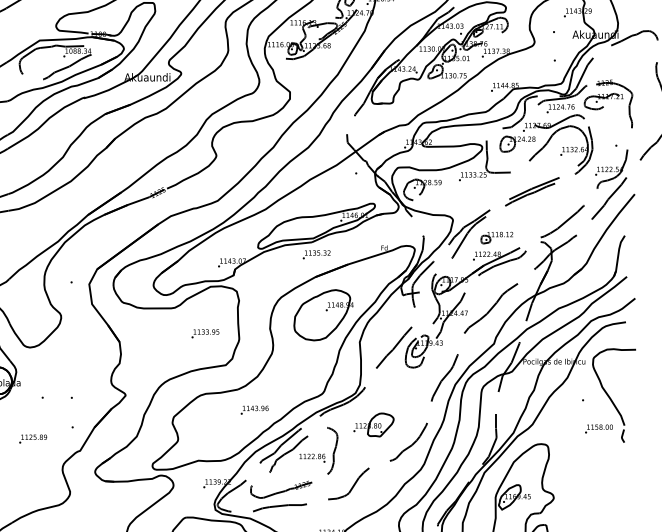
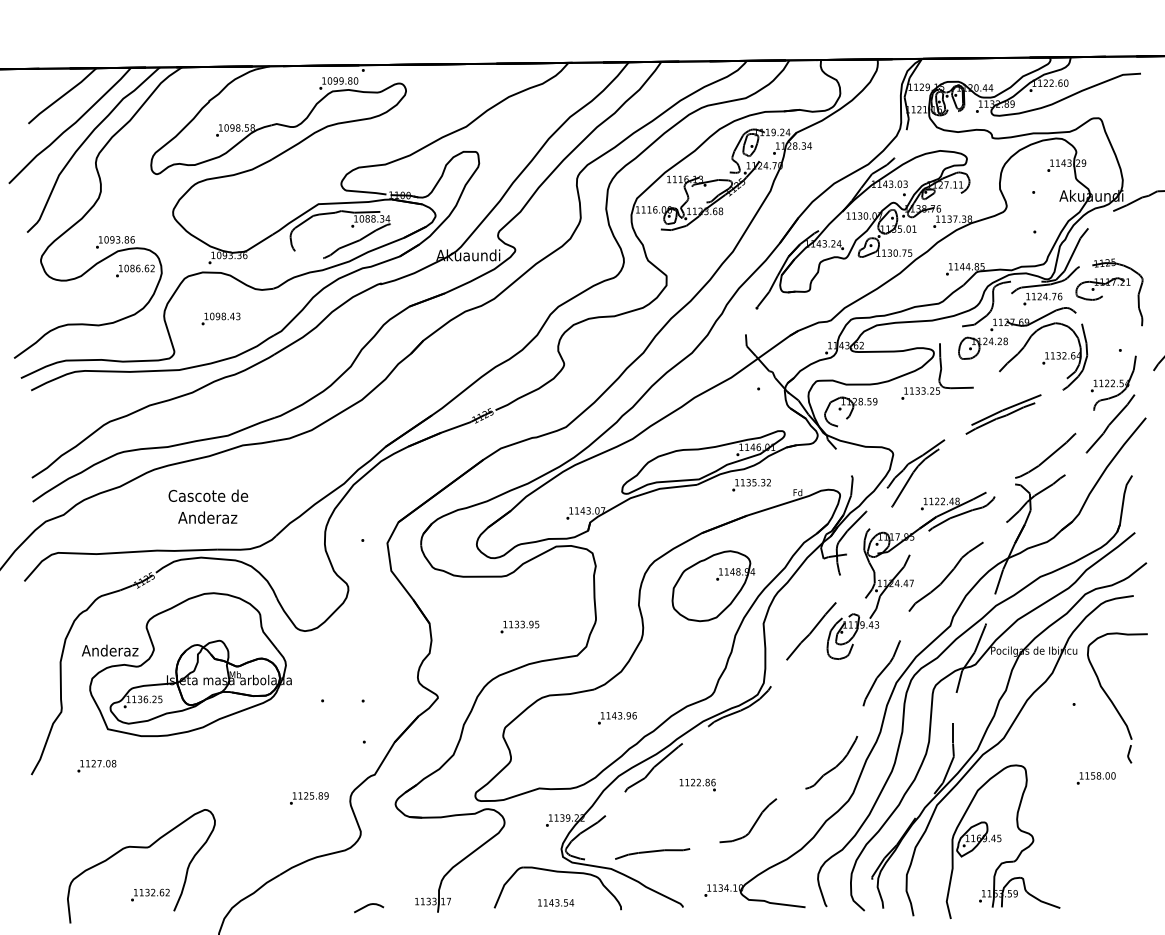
part: (496, 237) -> (953, 478), removed
text: (316, 255) -> (751, 485), moved
text: (205, 333) -> (519, 626), moved
part: (373, 424) -> (782, 738), removed
text: (598, 429) -> (1095, 778), moved
text: (33, 439) -> (309, 798), moved
part: (287, 453) -> (663, 778), removed

